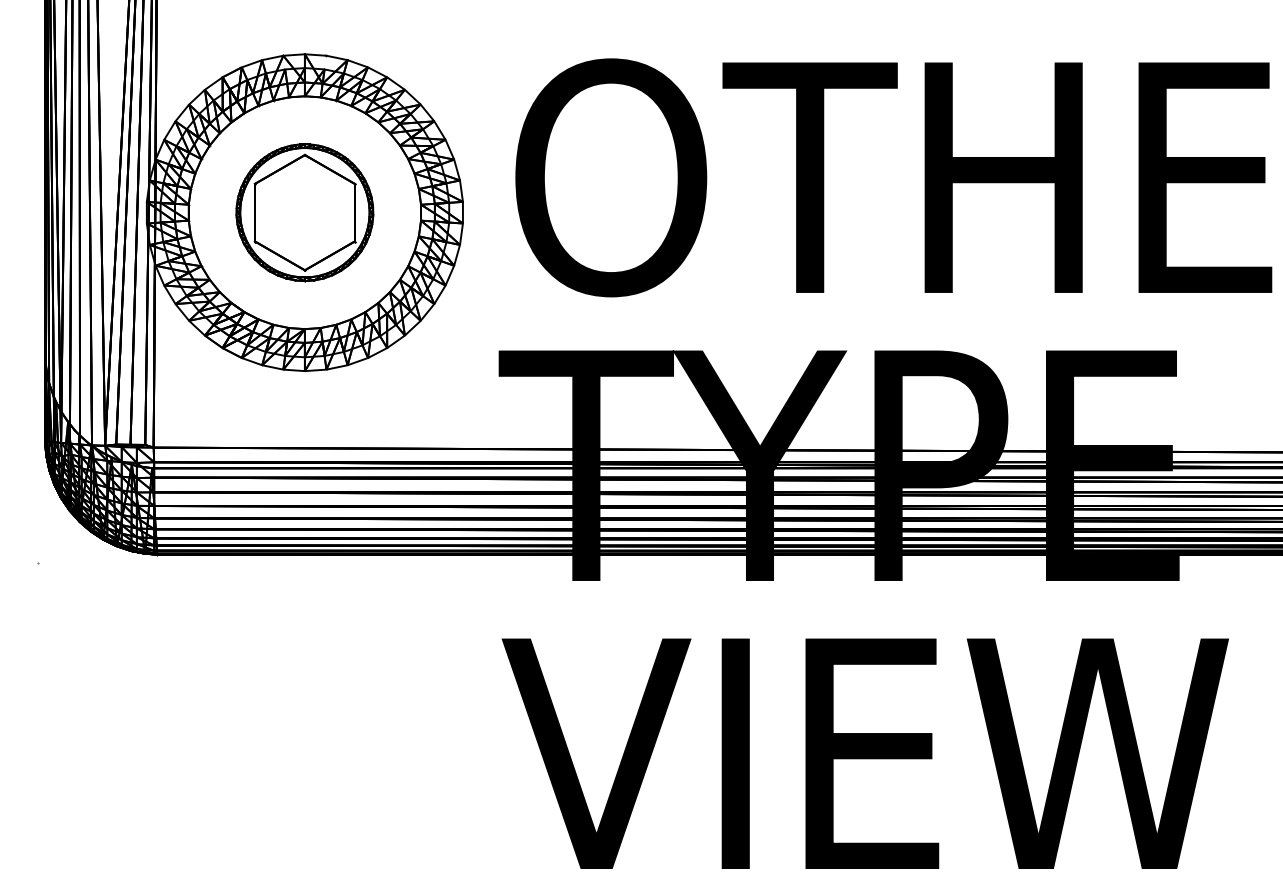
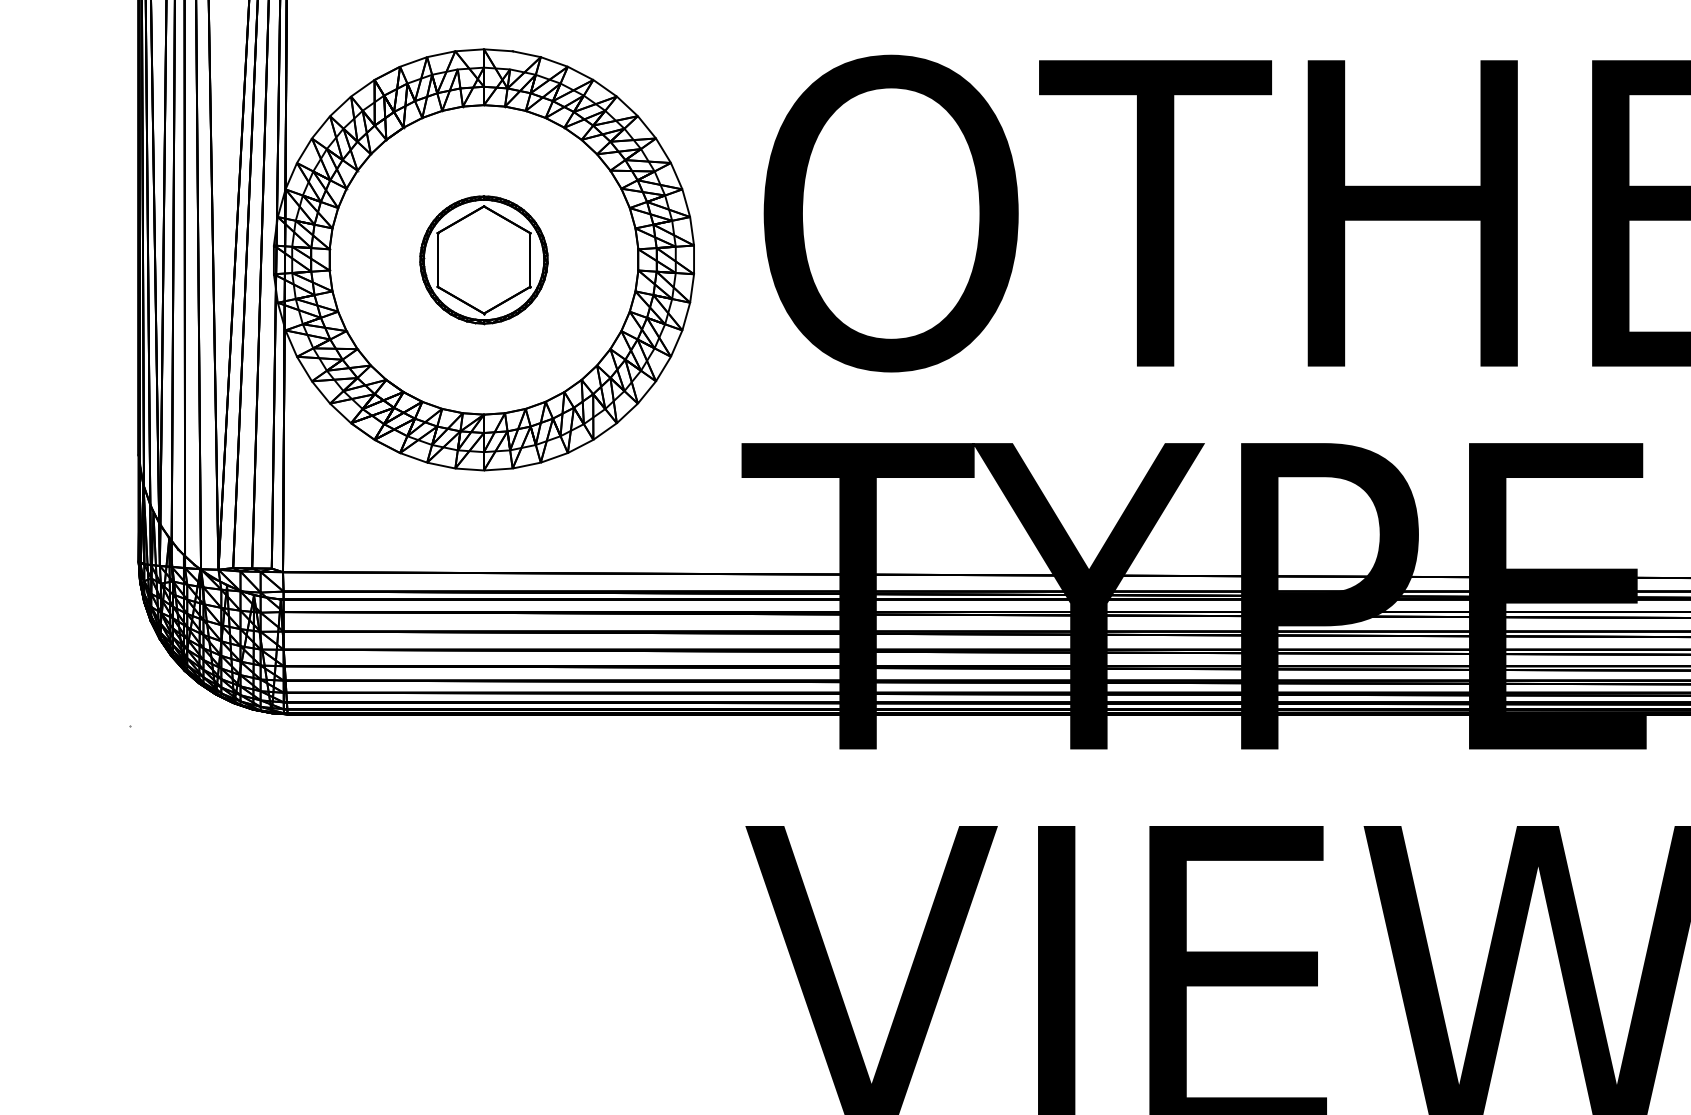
part: (304, 212) -> (483, 259), size x0.7

